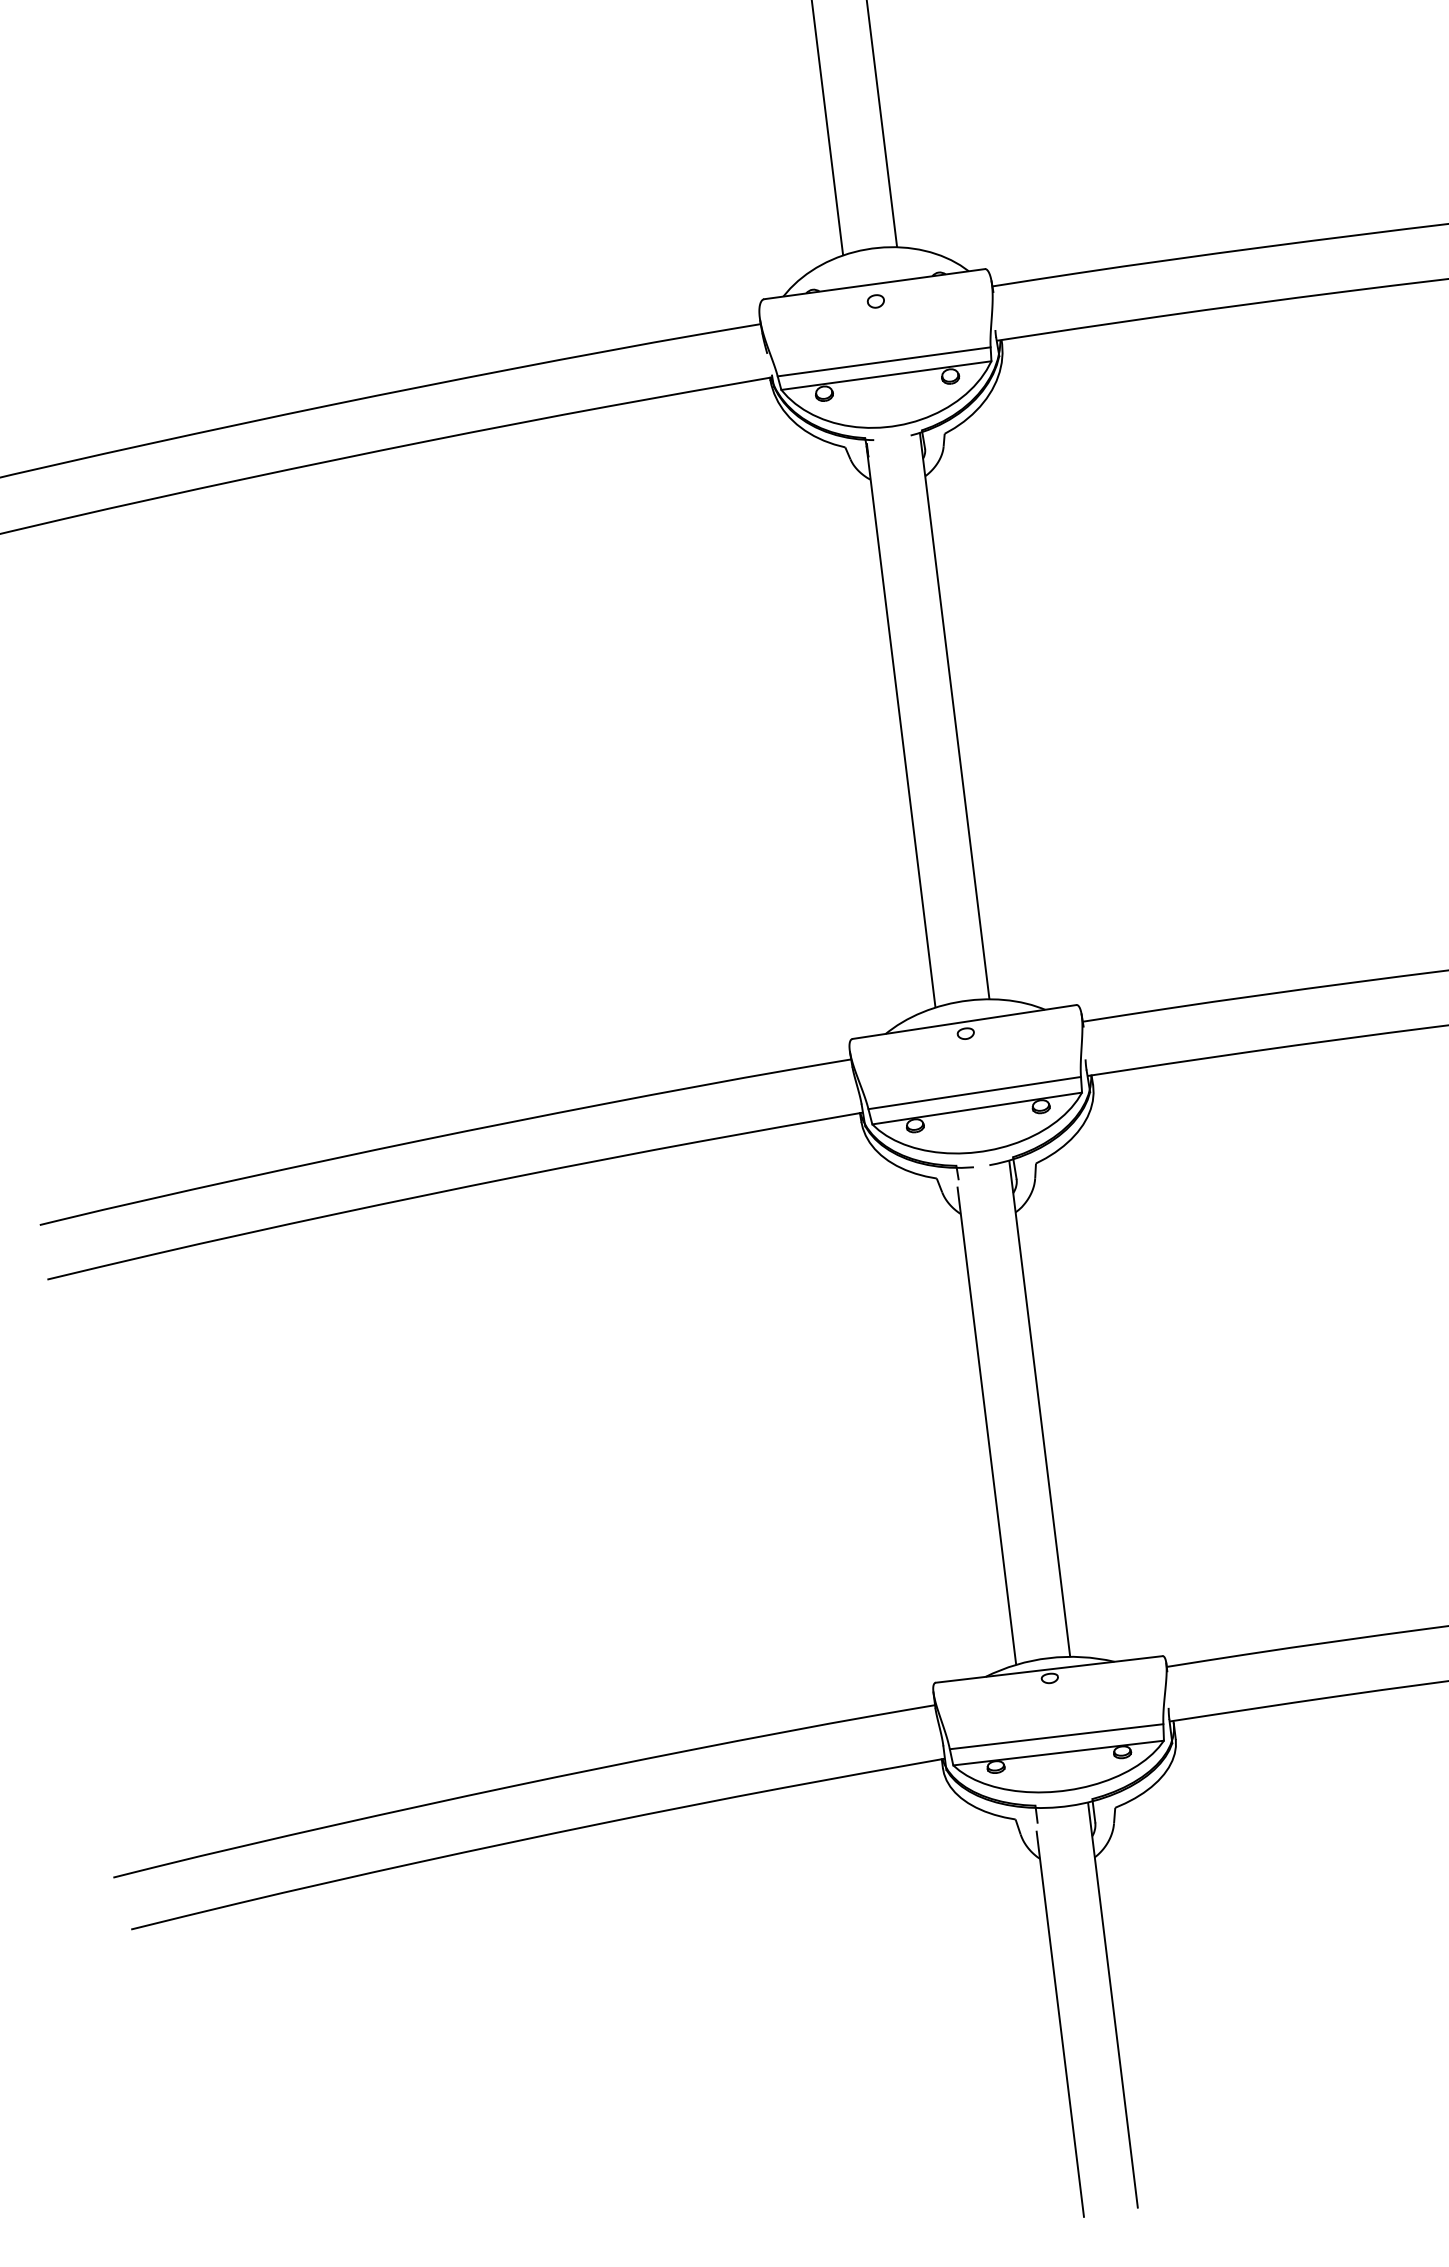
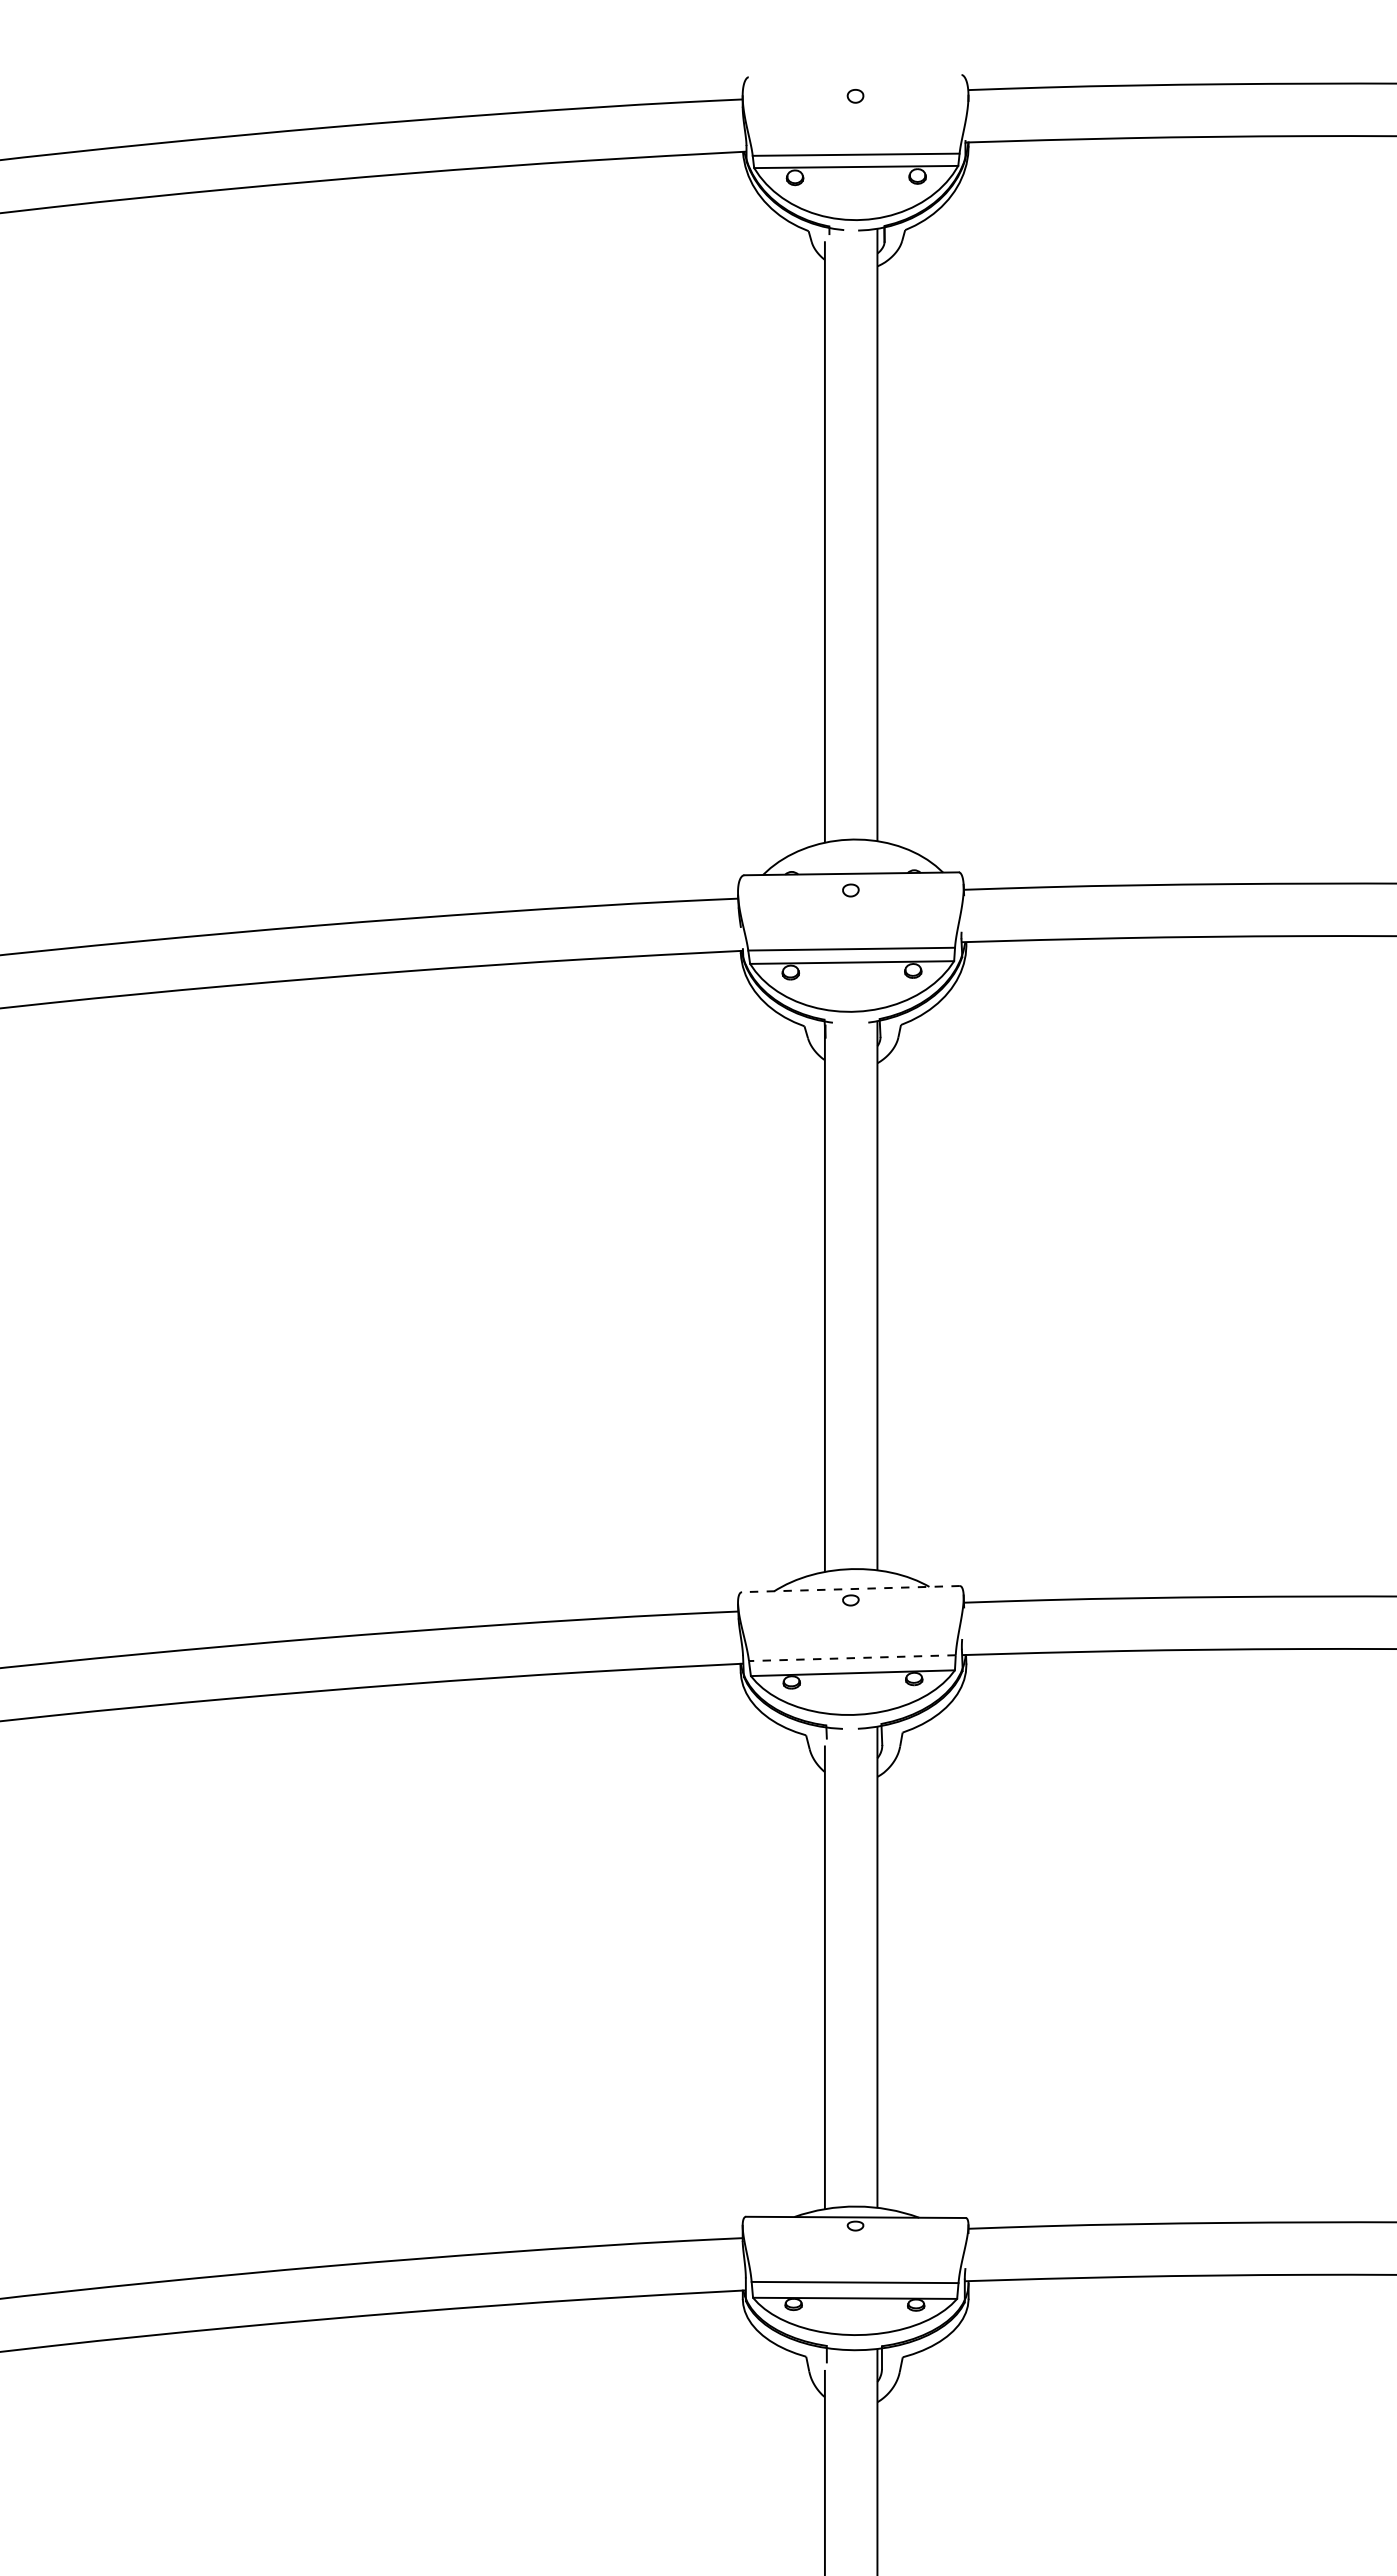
line: (964, 1022) -> (850, 1589), solid -> dashed
line: (973, 1093) -> (851, 1658), solid -> dashed

